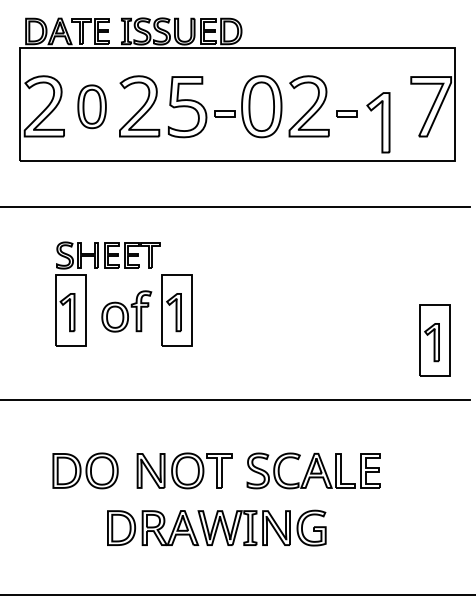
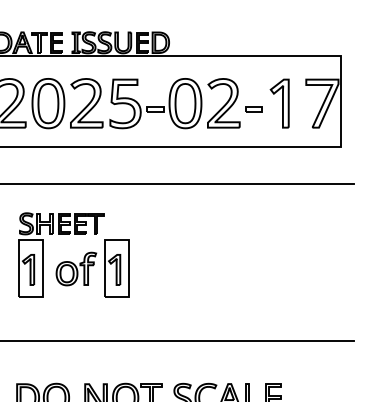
part: (91, 106) -> (47, 103), size x1.43
part: (378, 122) -> (279, 103), moved
part: (434, 340) -> (325, 292), removed

